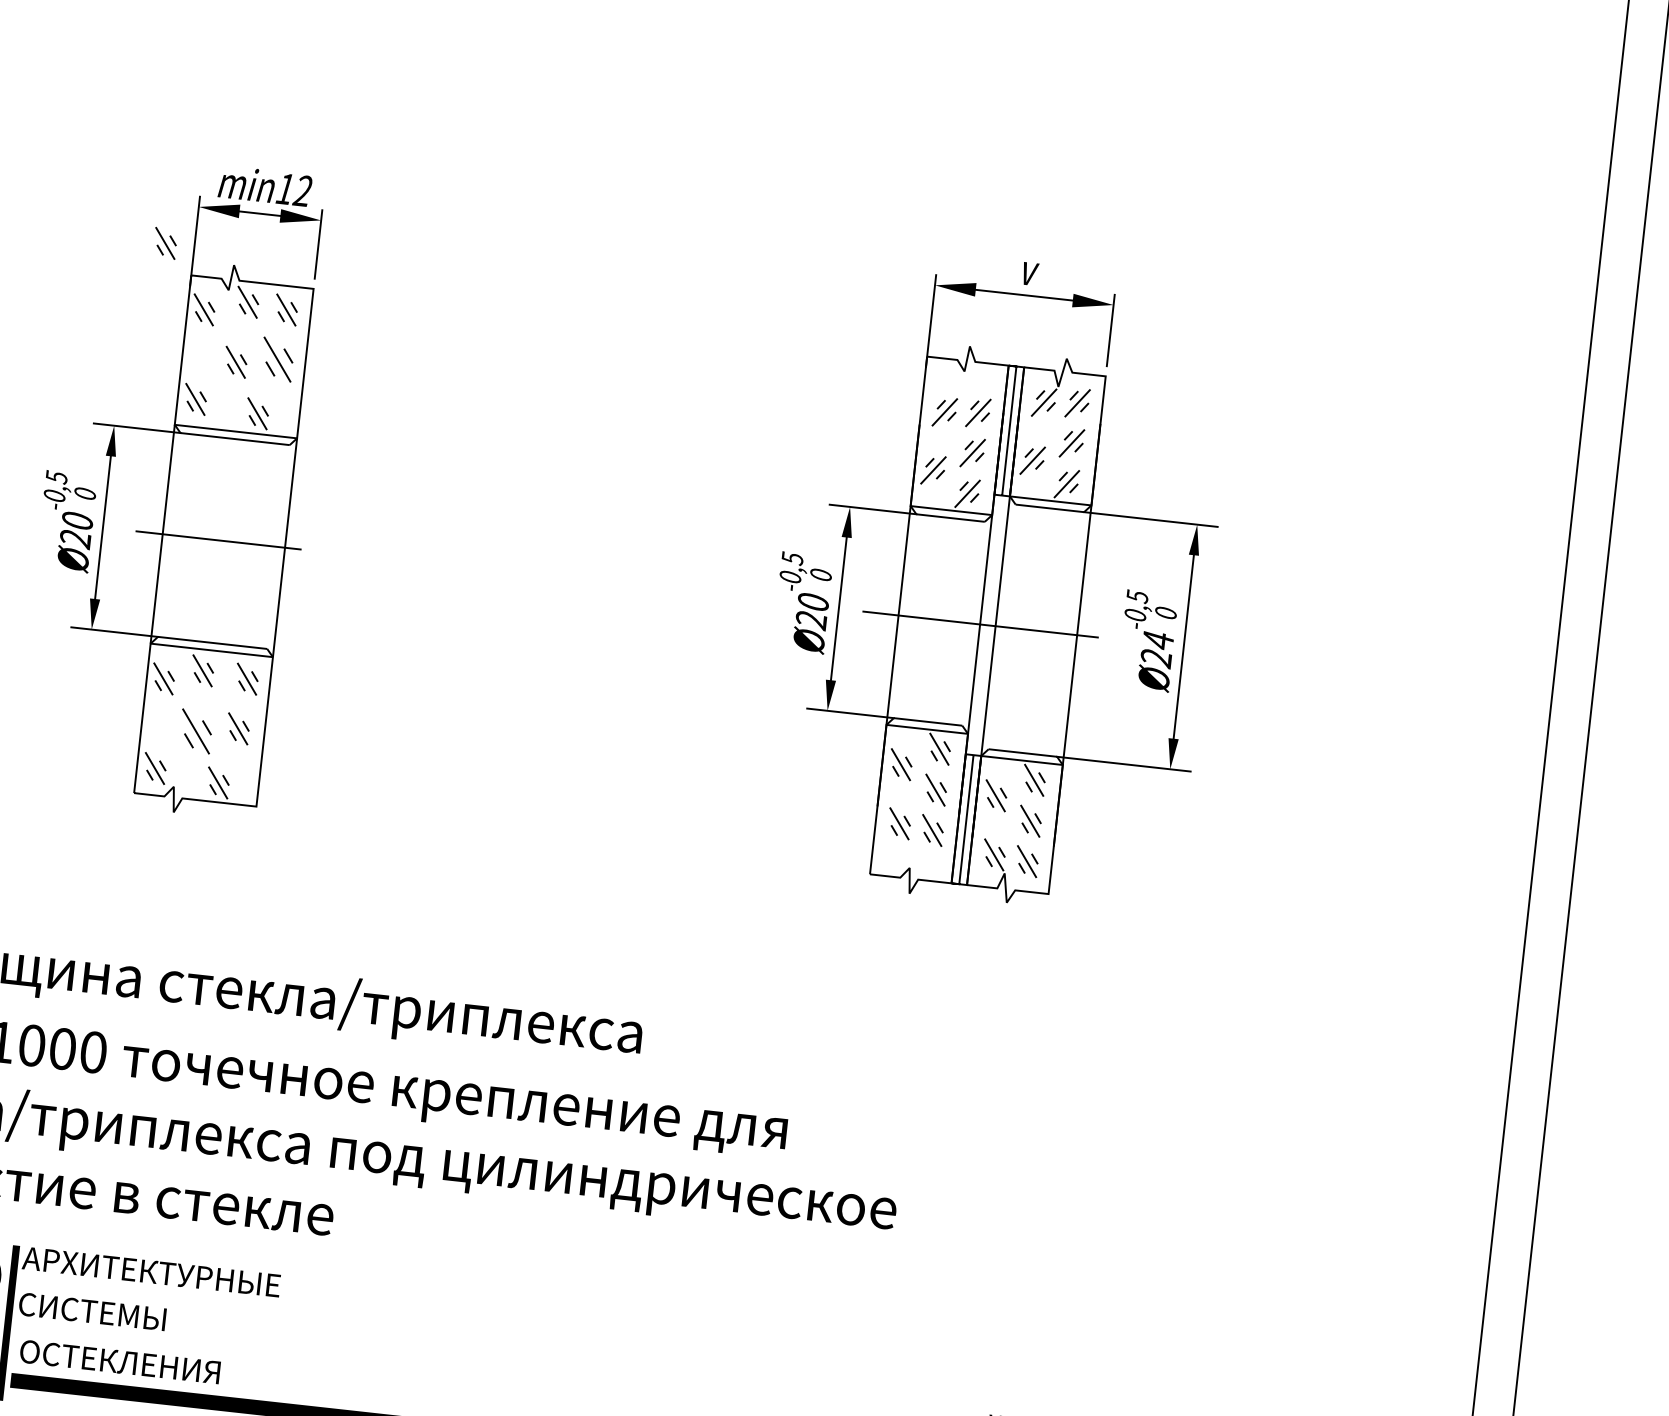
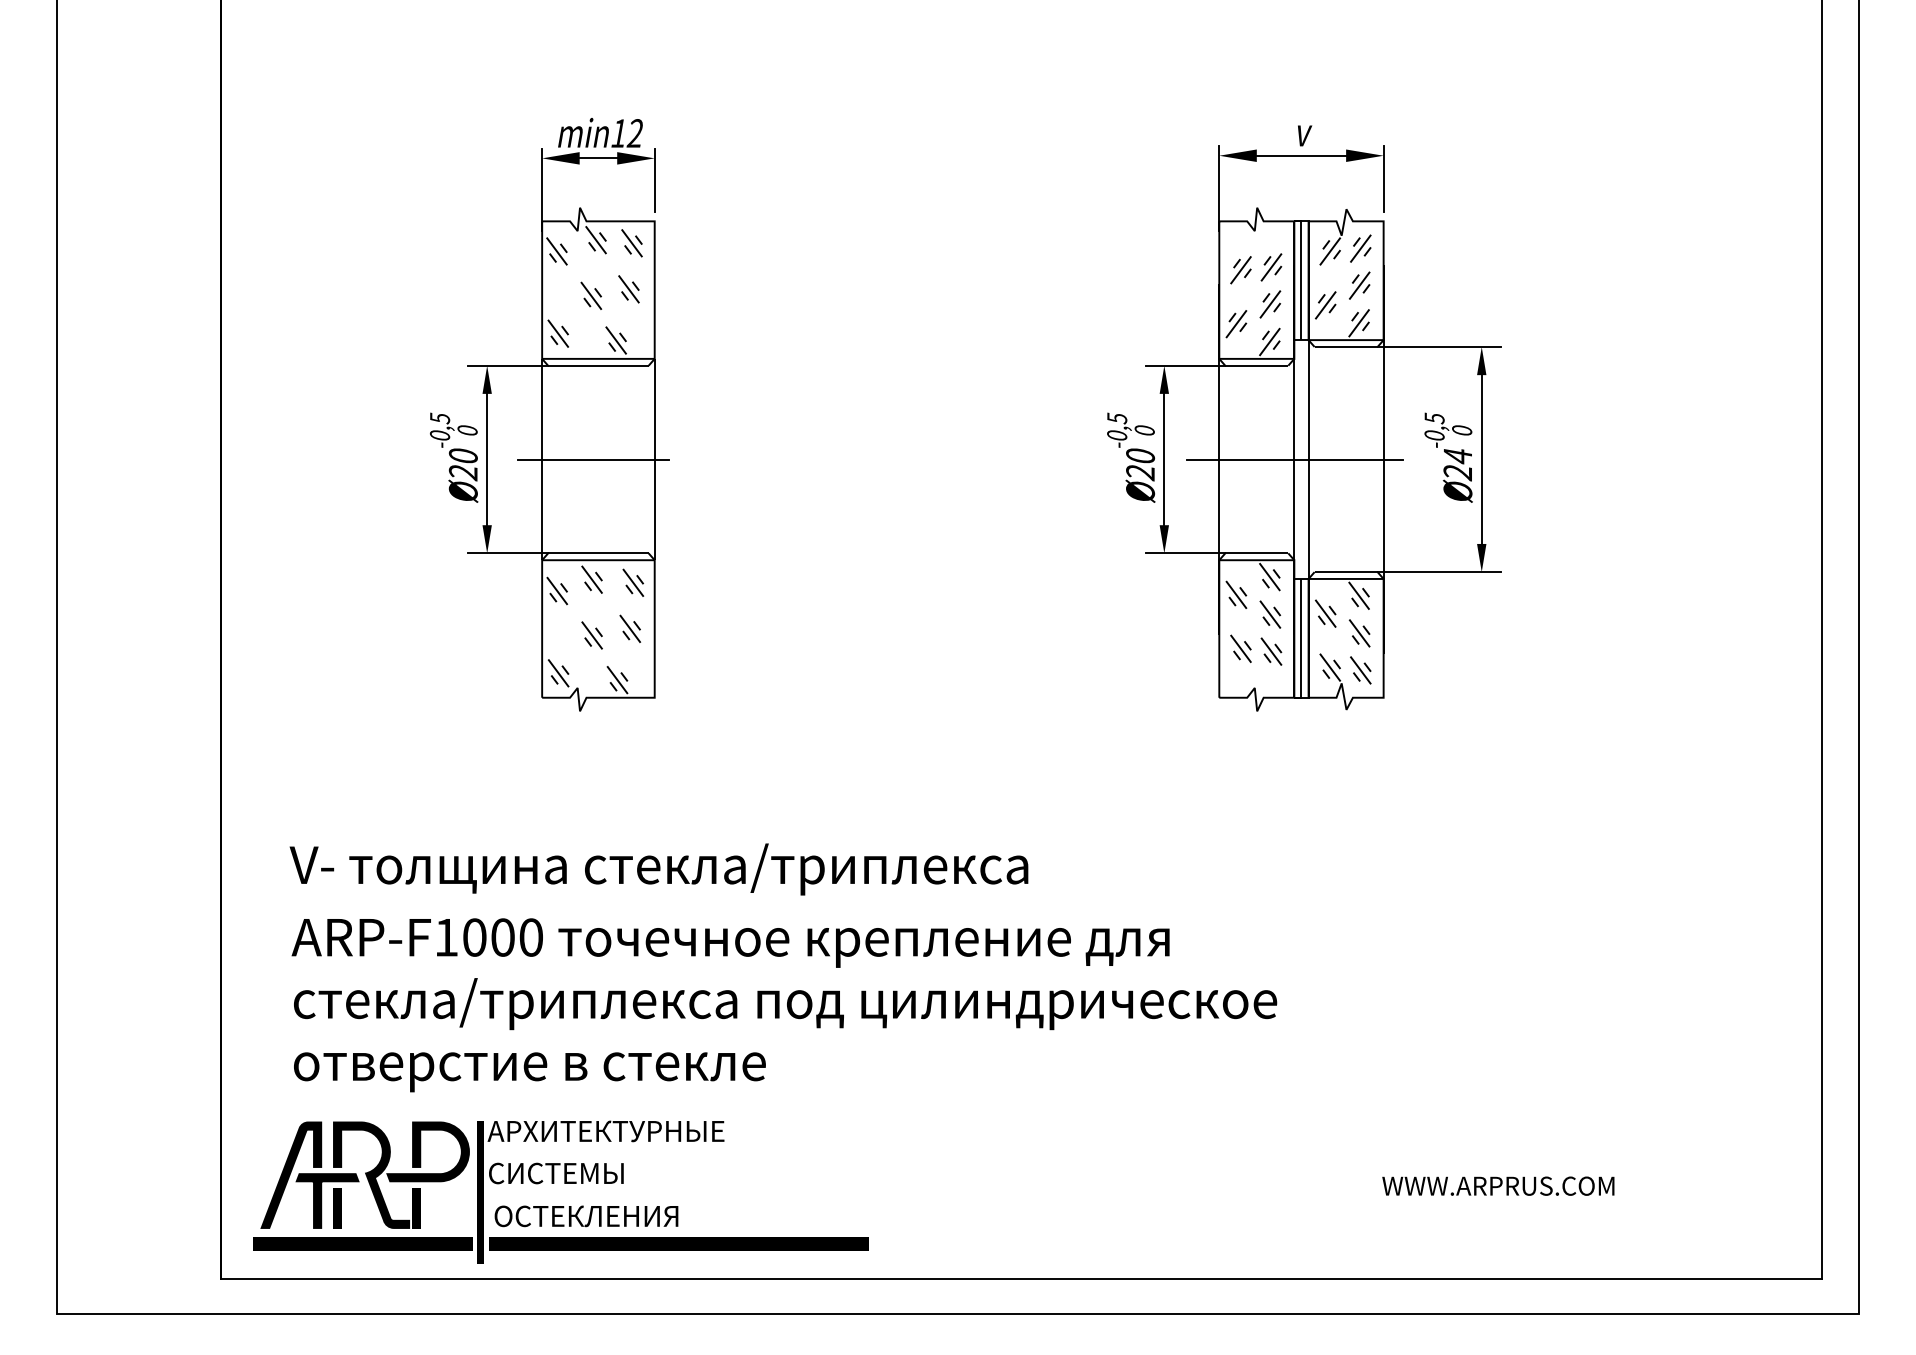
part: (165, 243) -> (515, 194), removed
part: (276, 359) -> (628, 289), size x0.71
part: (195, 731) -> (591, 635), size x0.71

